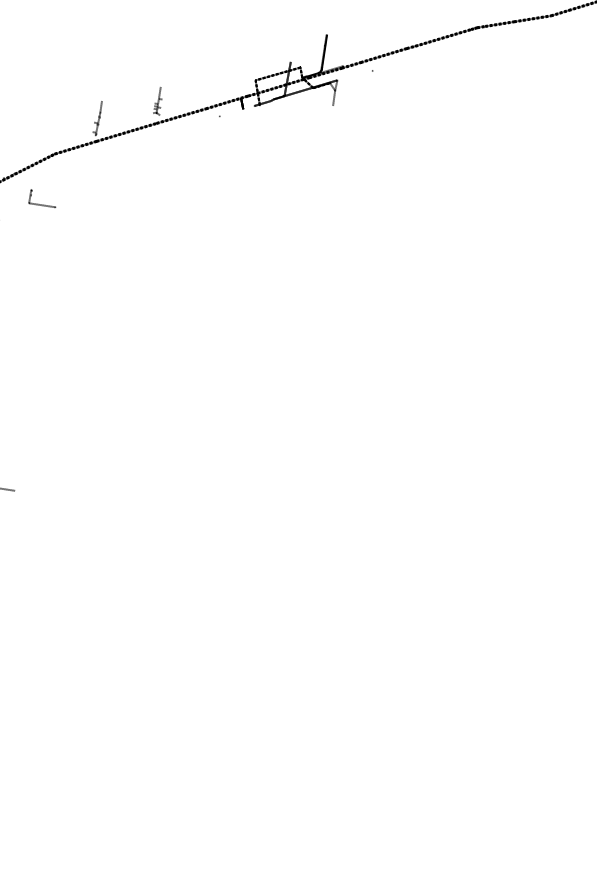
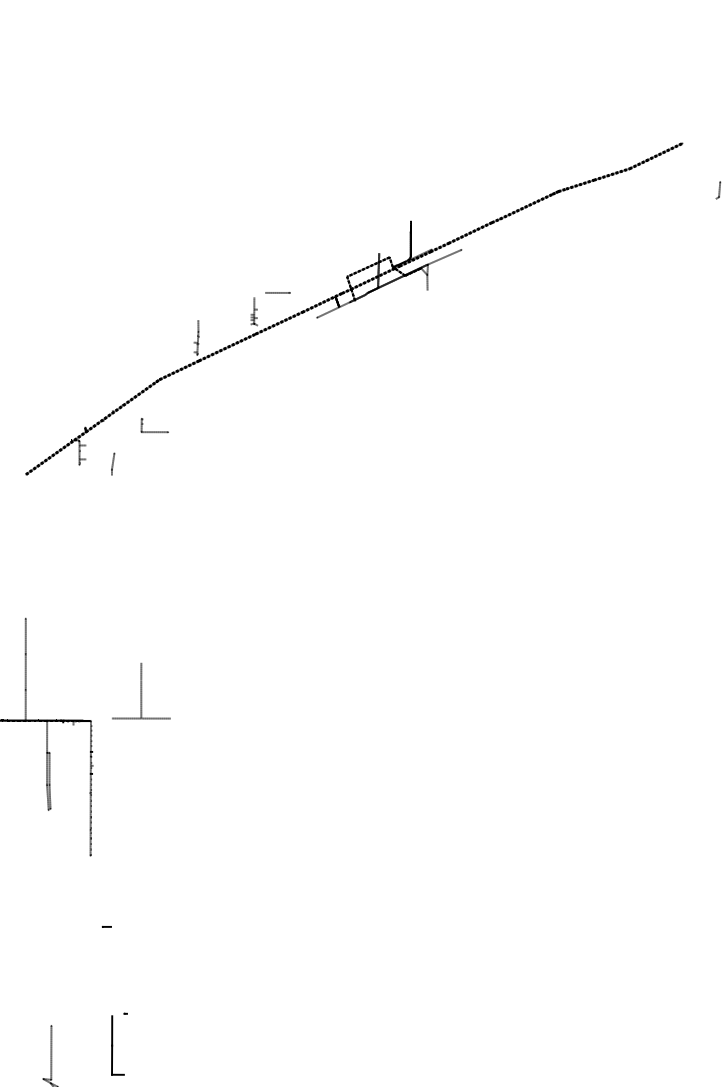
line: (354, 75) -> (444, 257), added
line: (184, 85) -> (277, 292), added
line: (237, 110) -> (333, 309), added

